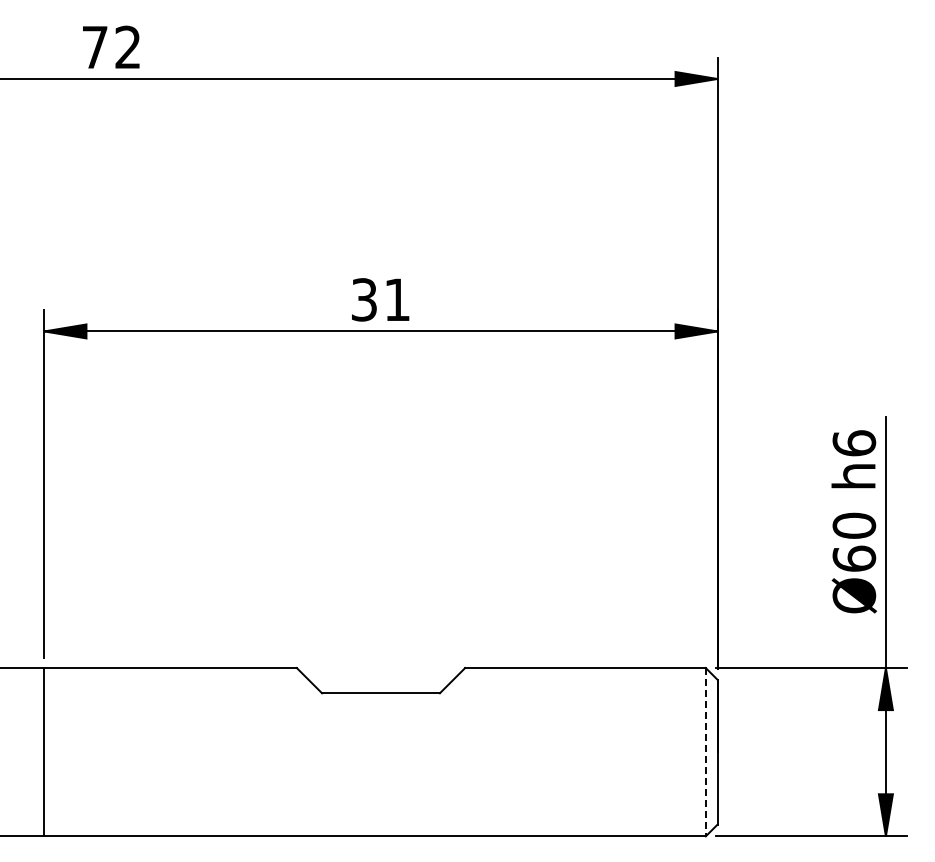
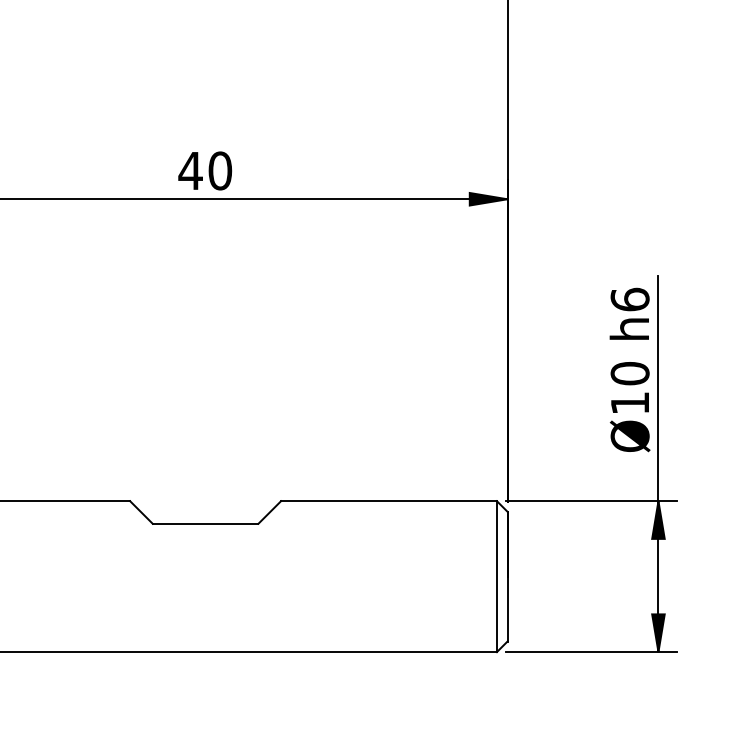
text: (380, 299) -> (205, 170), 31 -> 40
text: (854, 558) -> (630, 402), Ø60 -> Ø10
line: (705, 752) -> (496, 576), dashed -> solid

